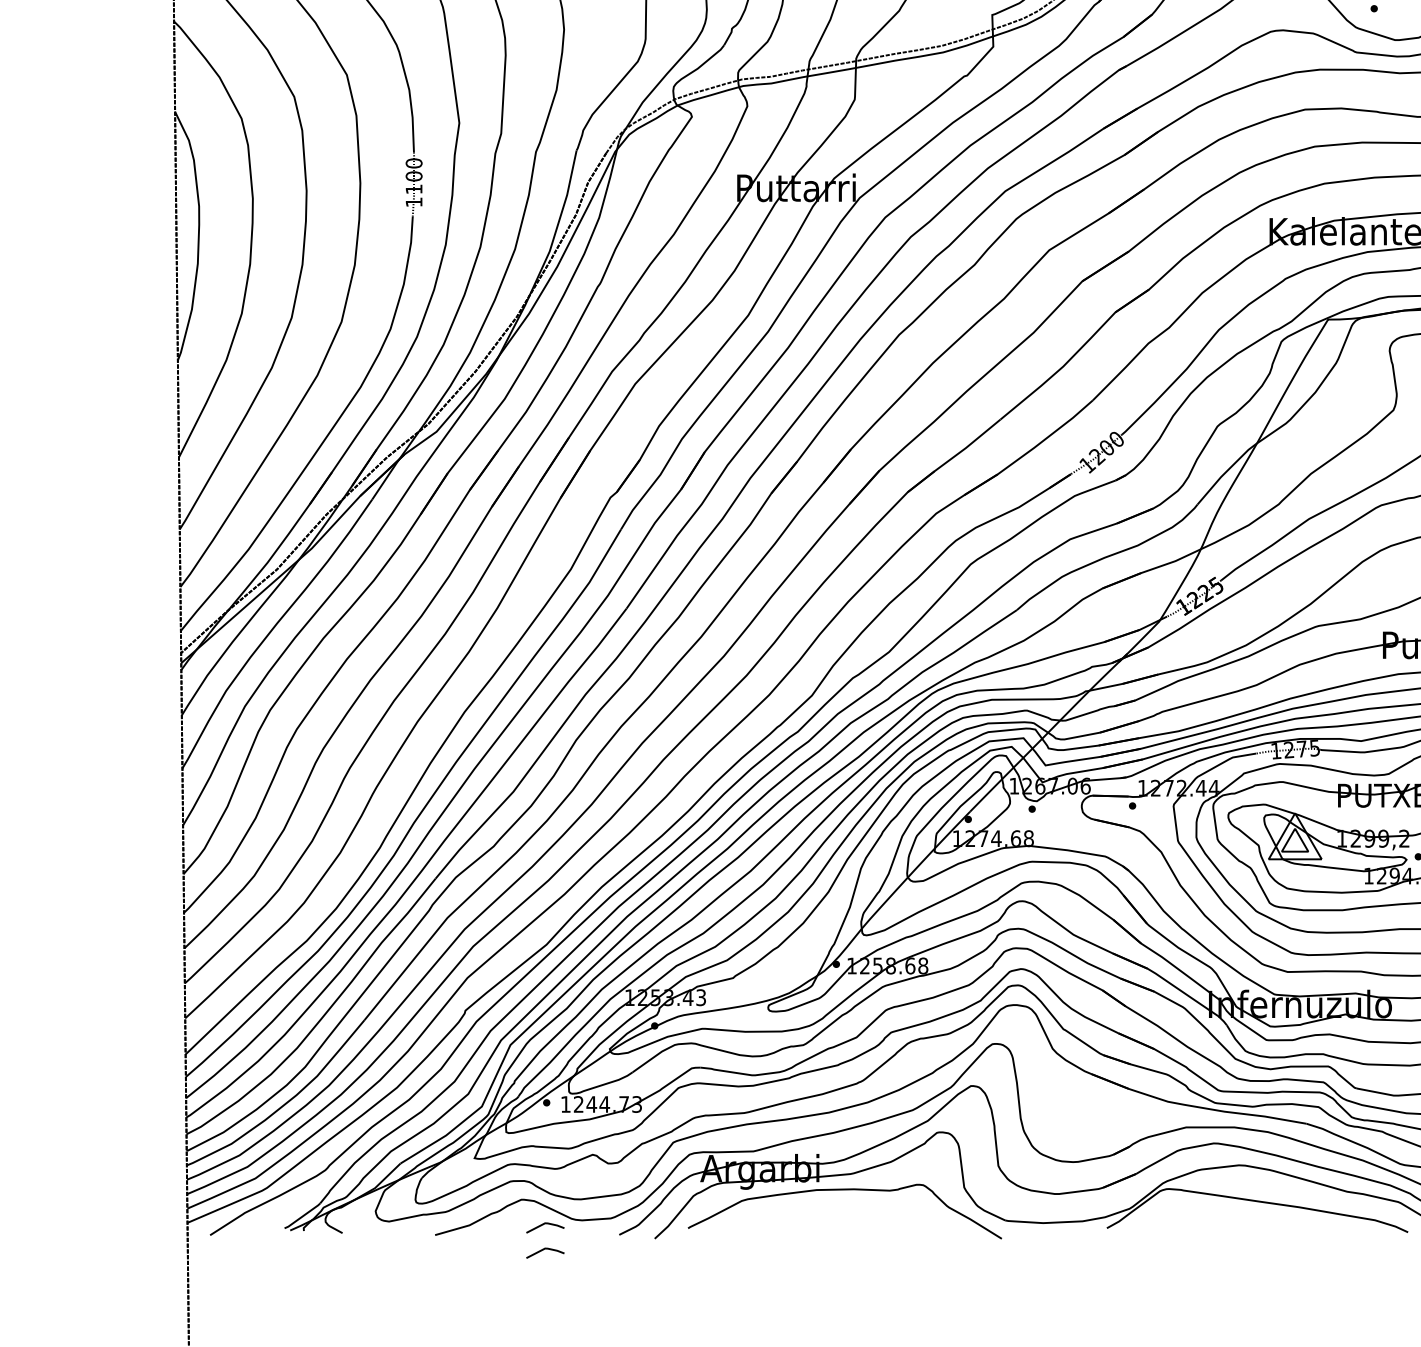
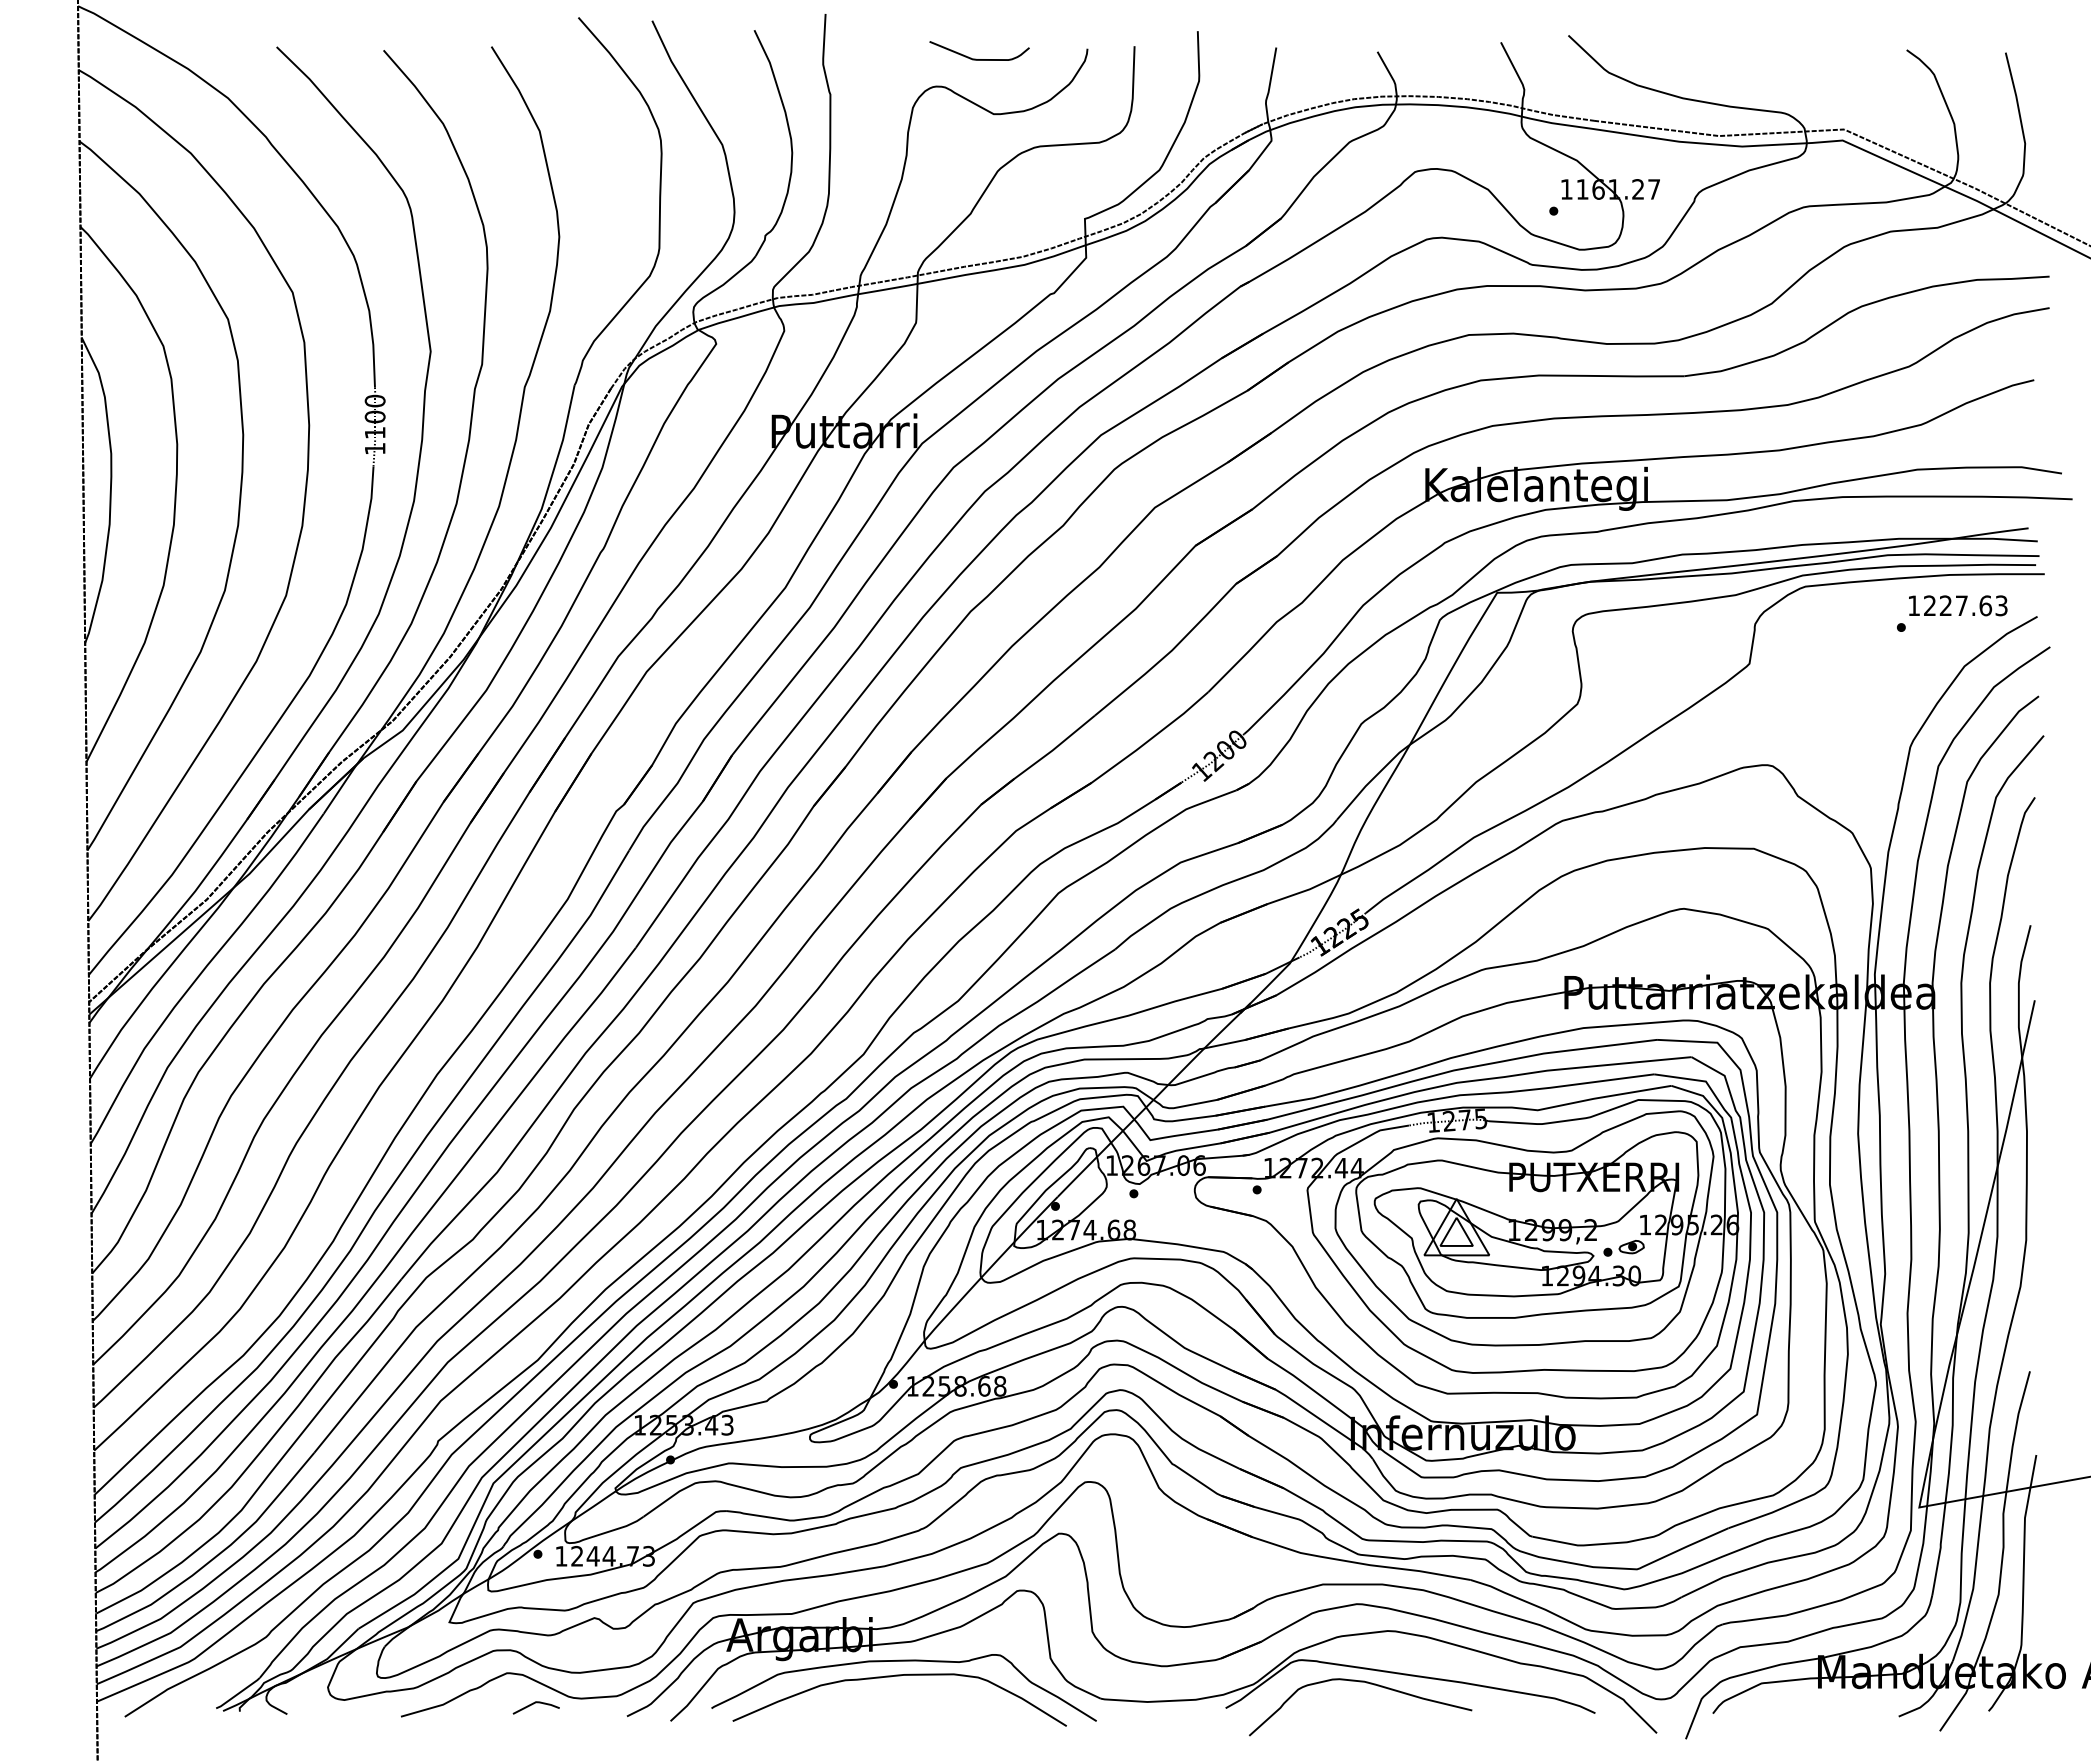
curve: (841, 1202) -> (899, 1676), added
curve: (1221, 1208) -> (1366, 1683), added
line: (543, 1250) -> (533, 1735), removed

